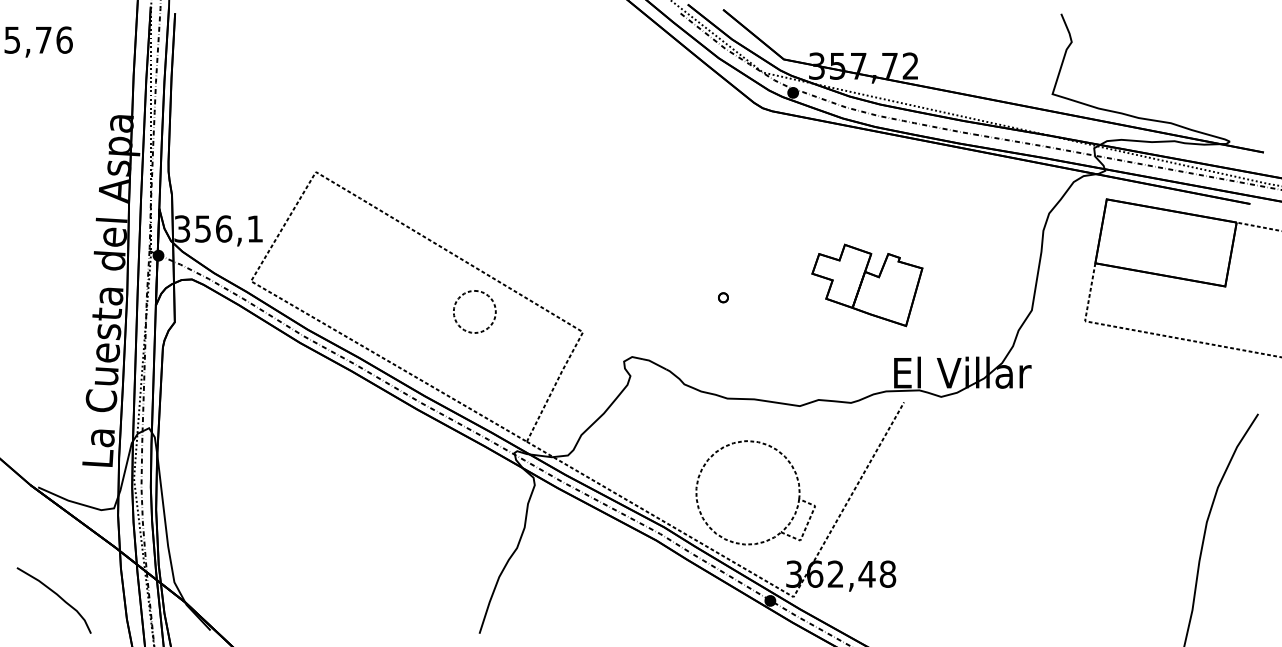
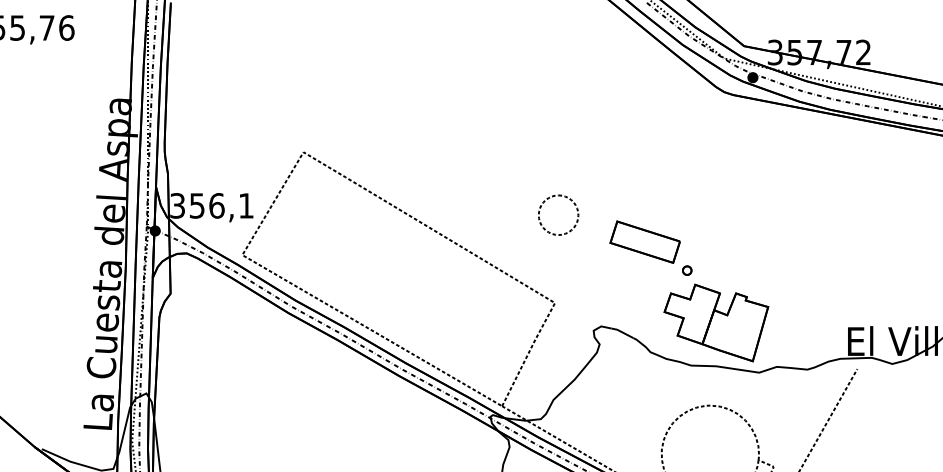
part: (678, 267) -> (644, 242), added
part: (867, 285) -> (716, 323), moved
part: (459, 299) -> (544, 203), moved

